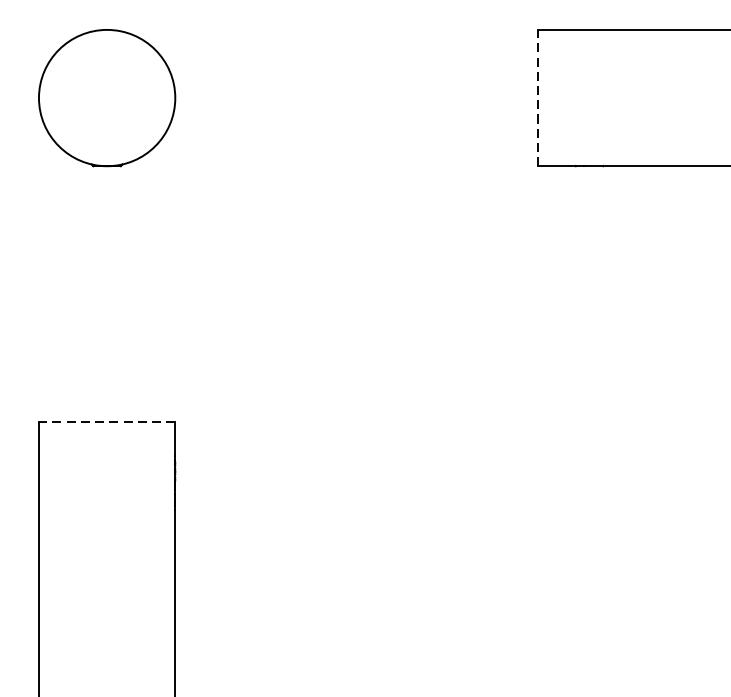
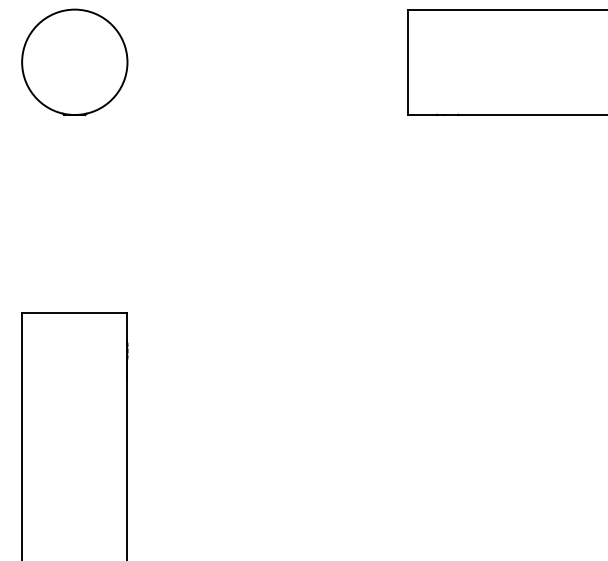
line: (538, 98) -> (408, 62), dashed -> solid
line: (106, 421) -> (74, 312), dashed -> solid

